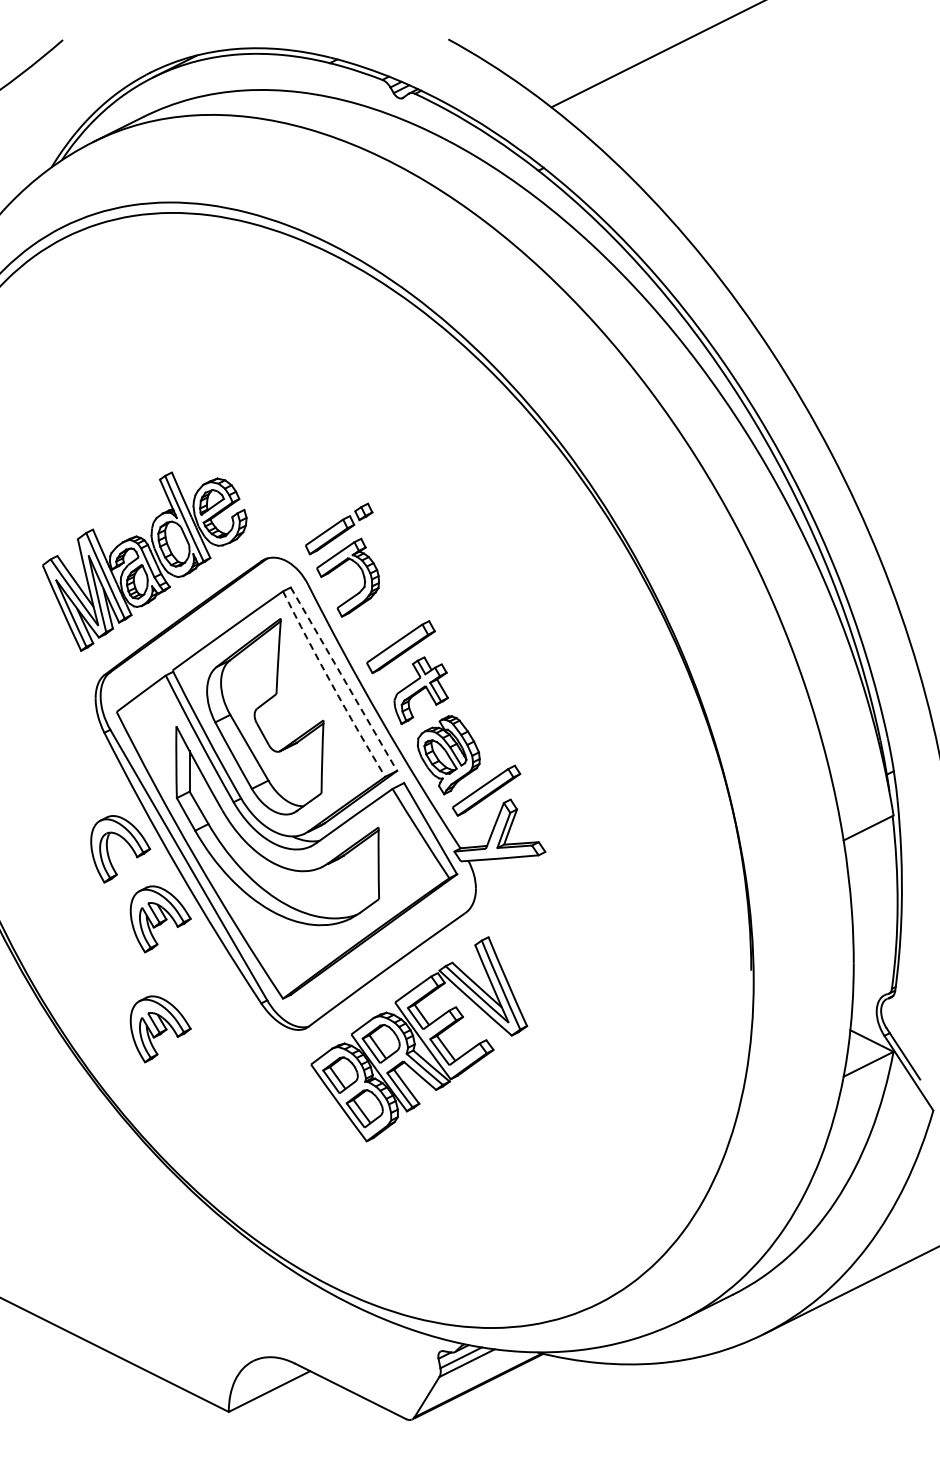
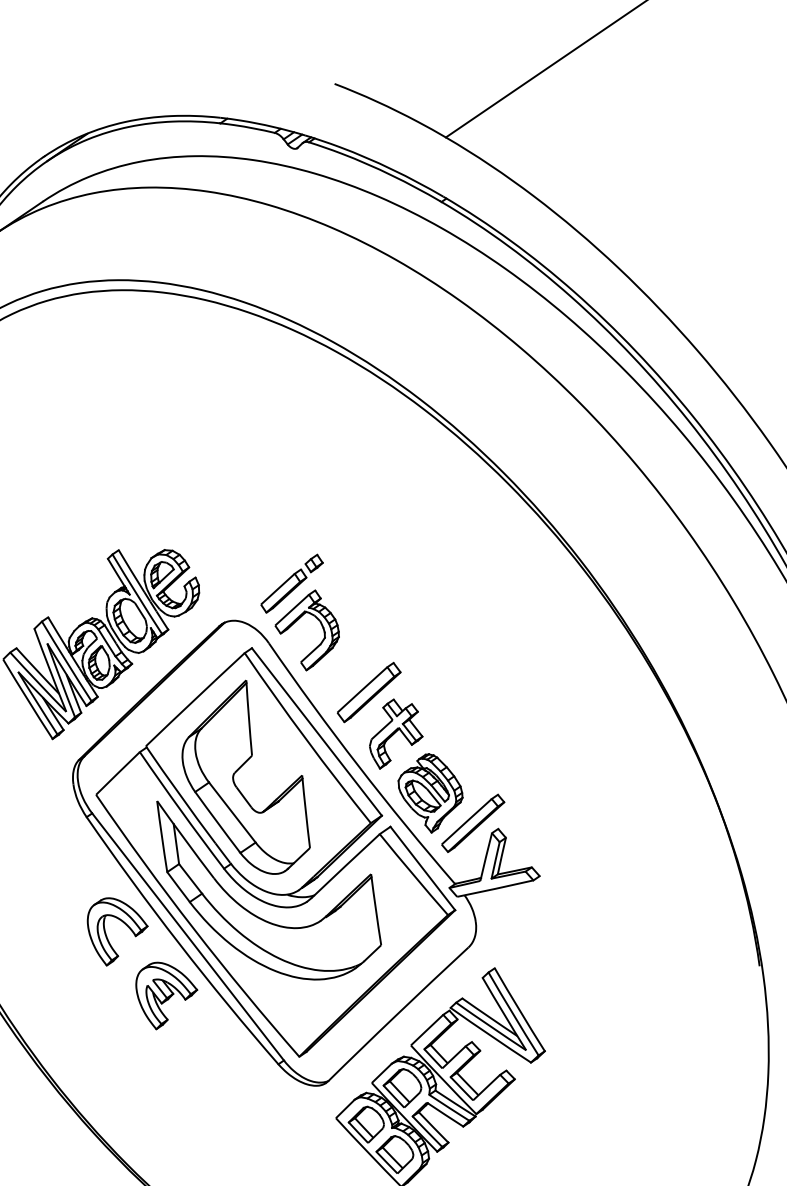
line: (343, 679) -> (316, 732), dashed -> solid
arc: (332, 685) -> (306, 739), dashed -> solid
part: (160, 1029) -> (182, 1103), removed

